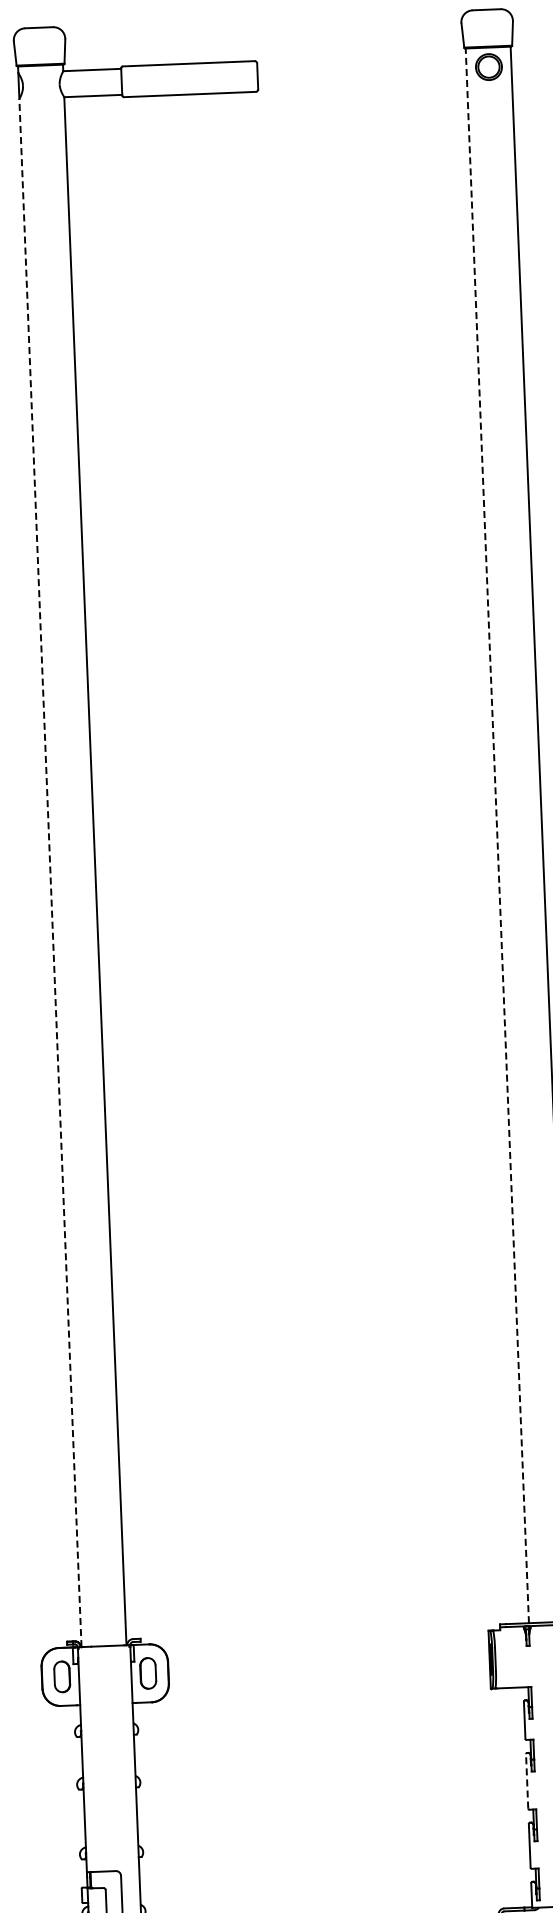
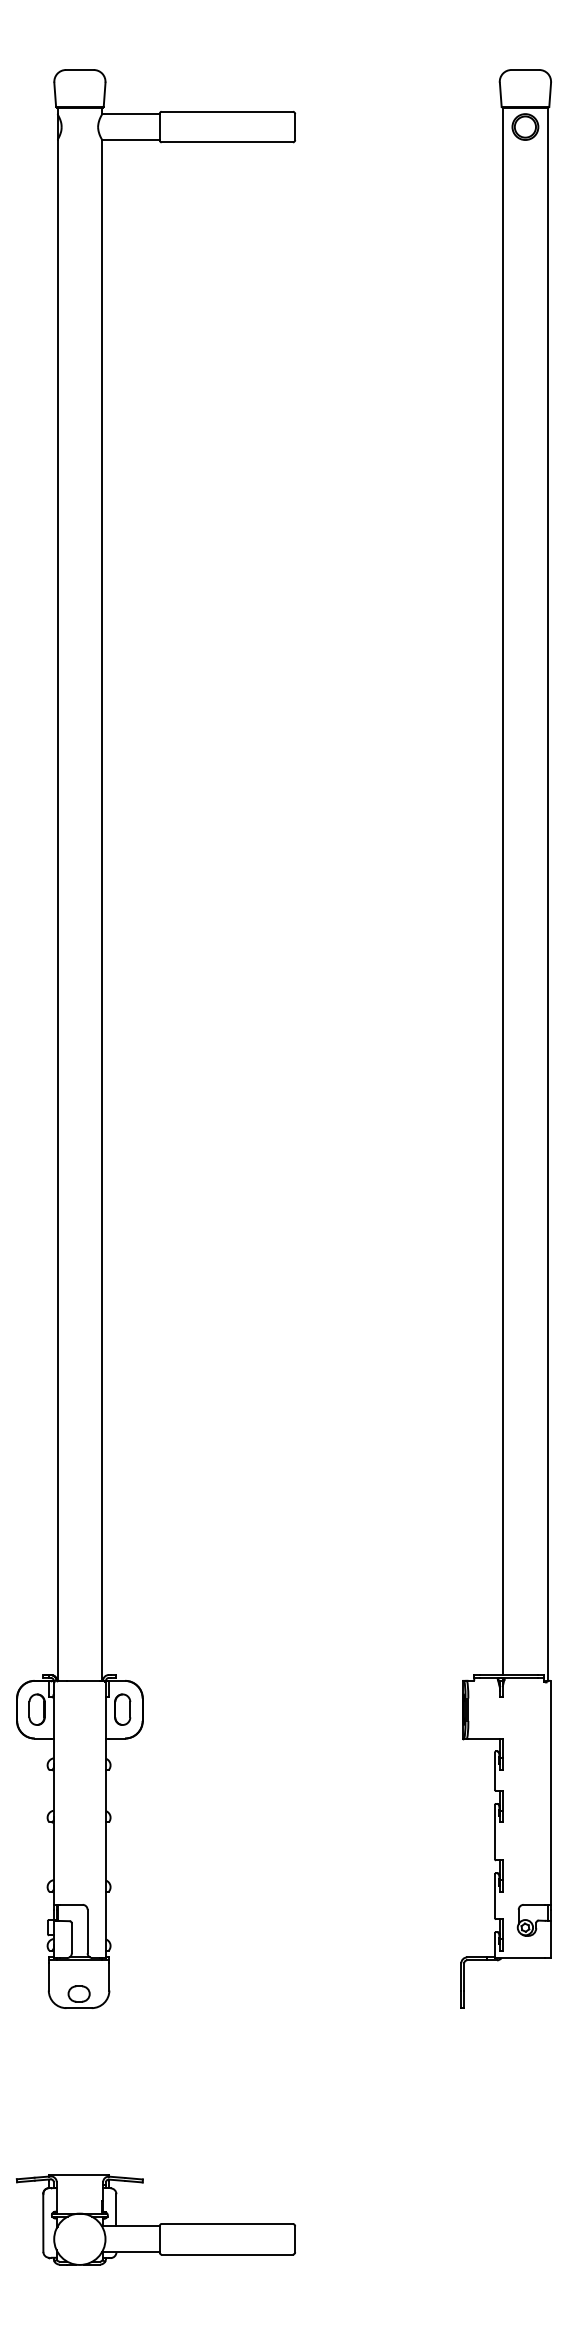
line: (497, 836) -> (503, 891), dashed -> solid
line: (50, 872) -> (57, 909), dashed -> solid
line: (526, 1780) -> (494, 1831), dashed -> solid

